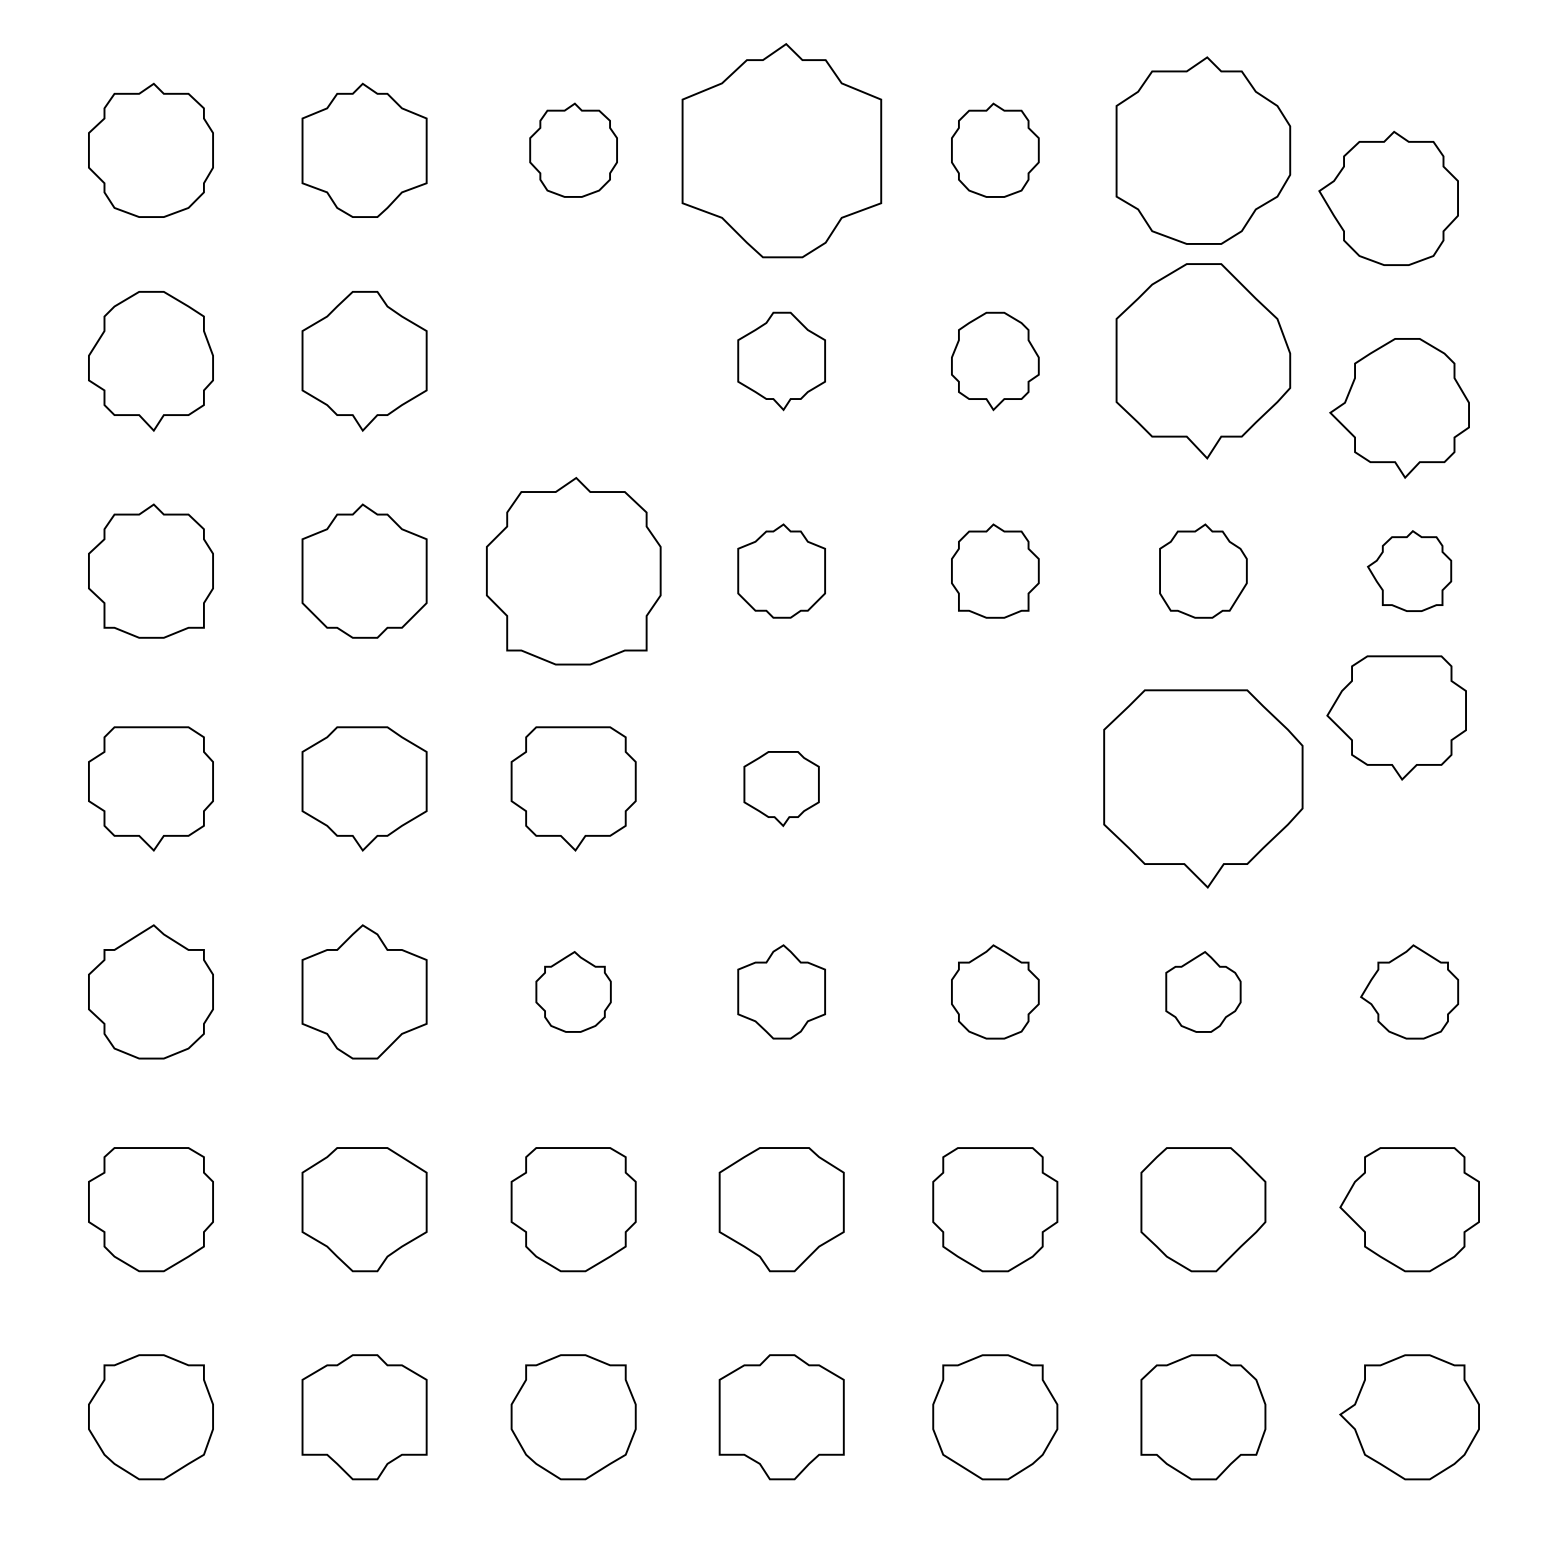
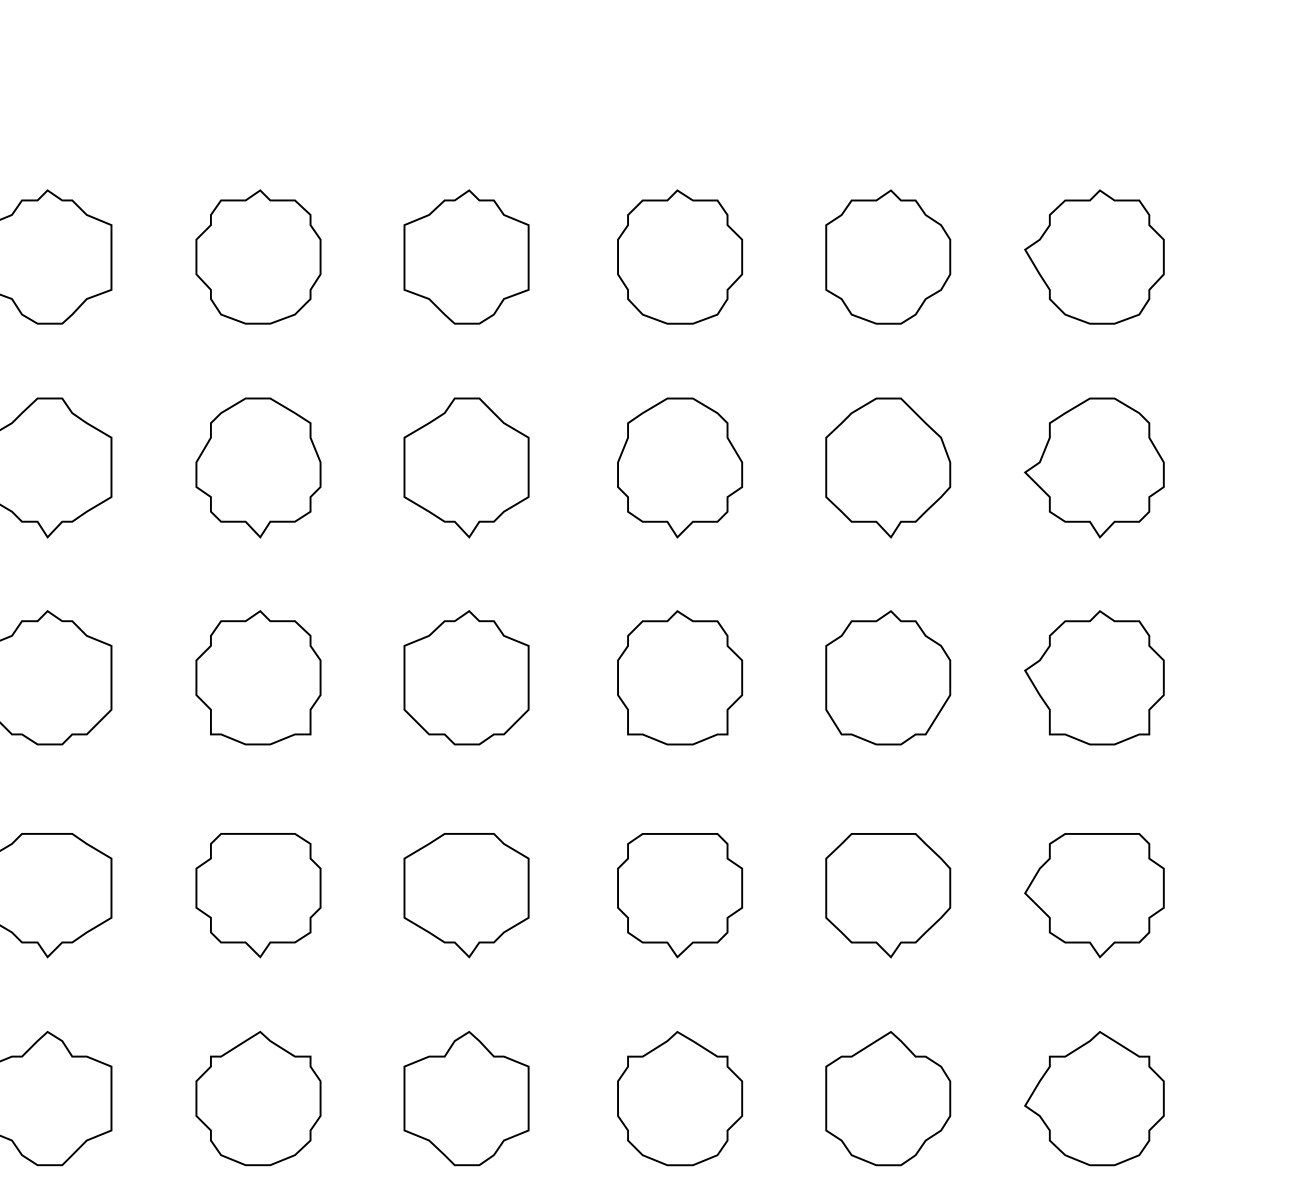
part: (573, 149) -> (258, 256), size x1.43
part: (781, 149) -> (466, 256), size x0.62
part: (995, 149) -> (680, 256), size x1.43
part: (1203, 149) -> (888, 256), size x0.71
part: (1388, 197) -> (1094, 256), moved
part: (573, 361) -> (258, 468), added
part: (781, 361) -> (466, 468), size x1.43
part: (995, 361) -> (680, 468), size x1.43
part: (1203, 361) -> (888, 468), size x0.71
part: (1399, 408) -> (1094, 468), moved
part: (573, 570) -> (258, 677), size x0.71
part: (781, 570) -> (466, 677), size x1.43
part: (995, 570) -> (680, 677), size x1.43
part: (1203, 570) -> (888, 677), size x1.43
part: (1409, 570) -> (1094, 677), size x1.67
part: (1396, 717) -> (1094, 895), moved
part: (781, 788) -> (466, 895), size x1.67
part: (995, 788) -> (680, 895), added
part: (1203, 788) -> (888, 895), size x0.62
part: (573, 991) -> (258, 1098), size x1.67
part: (781, 991) -> (466, 1098), size x1.43
part: (995, 991) -> (680, 1098), size x1.43
part: (1203, 991) -> (888, 1098), size x1.67
part: (1409, 991) -> (1094, 1098), size x1.43

